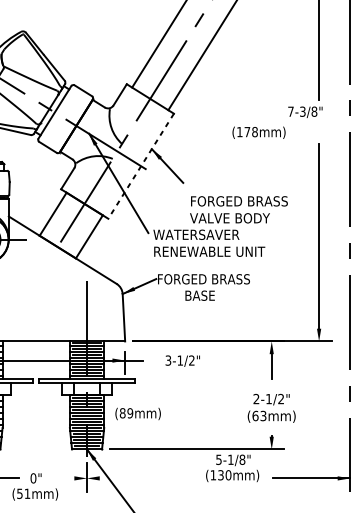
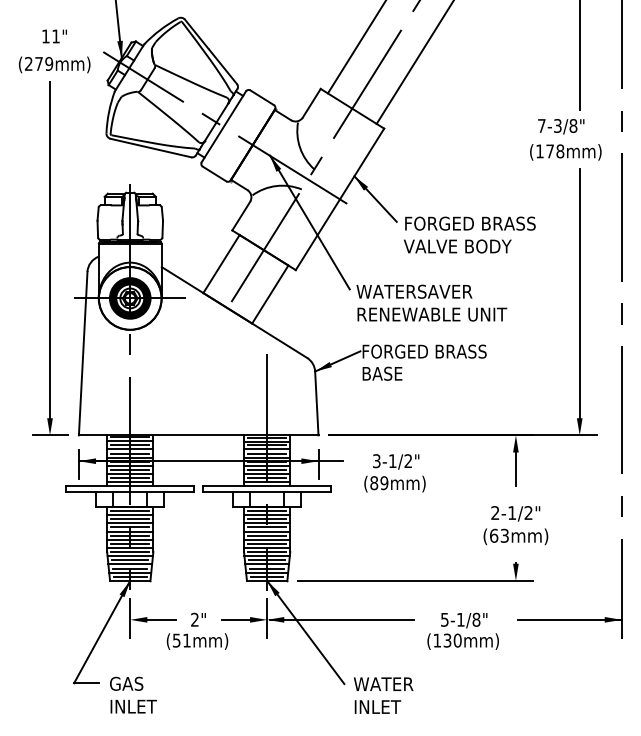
text: (258, 132) -> (565, 152), moved
line: (140, 166) -> (339, 199), dashed -> solid
text: (238, 209) -> (469, 234), moved
text: (200, 295) -> (382, 373), moved
text: (137, 413) -> (394, 483), moved
text: (232, 467) -> (462, 630), moved
text: (33, 478) -> (194, 619), 0" -> 2"
line: (63, 478) -> (235, 619), added
line: (142, 478) -> (342, 619), added

